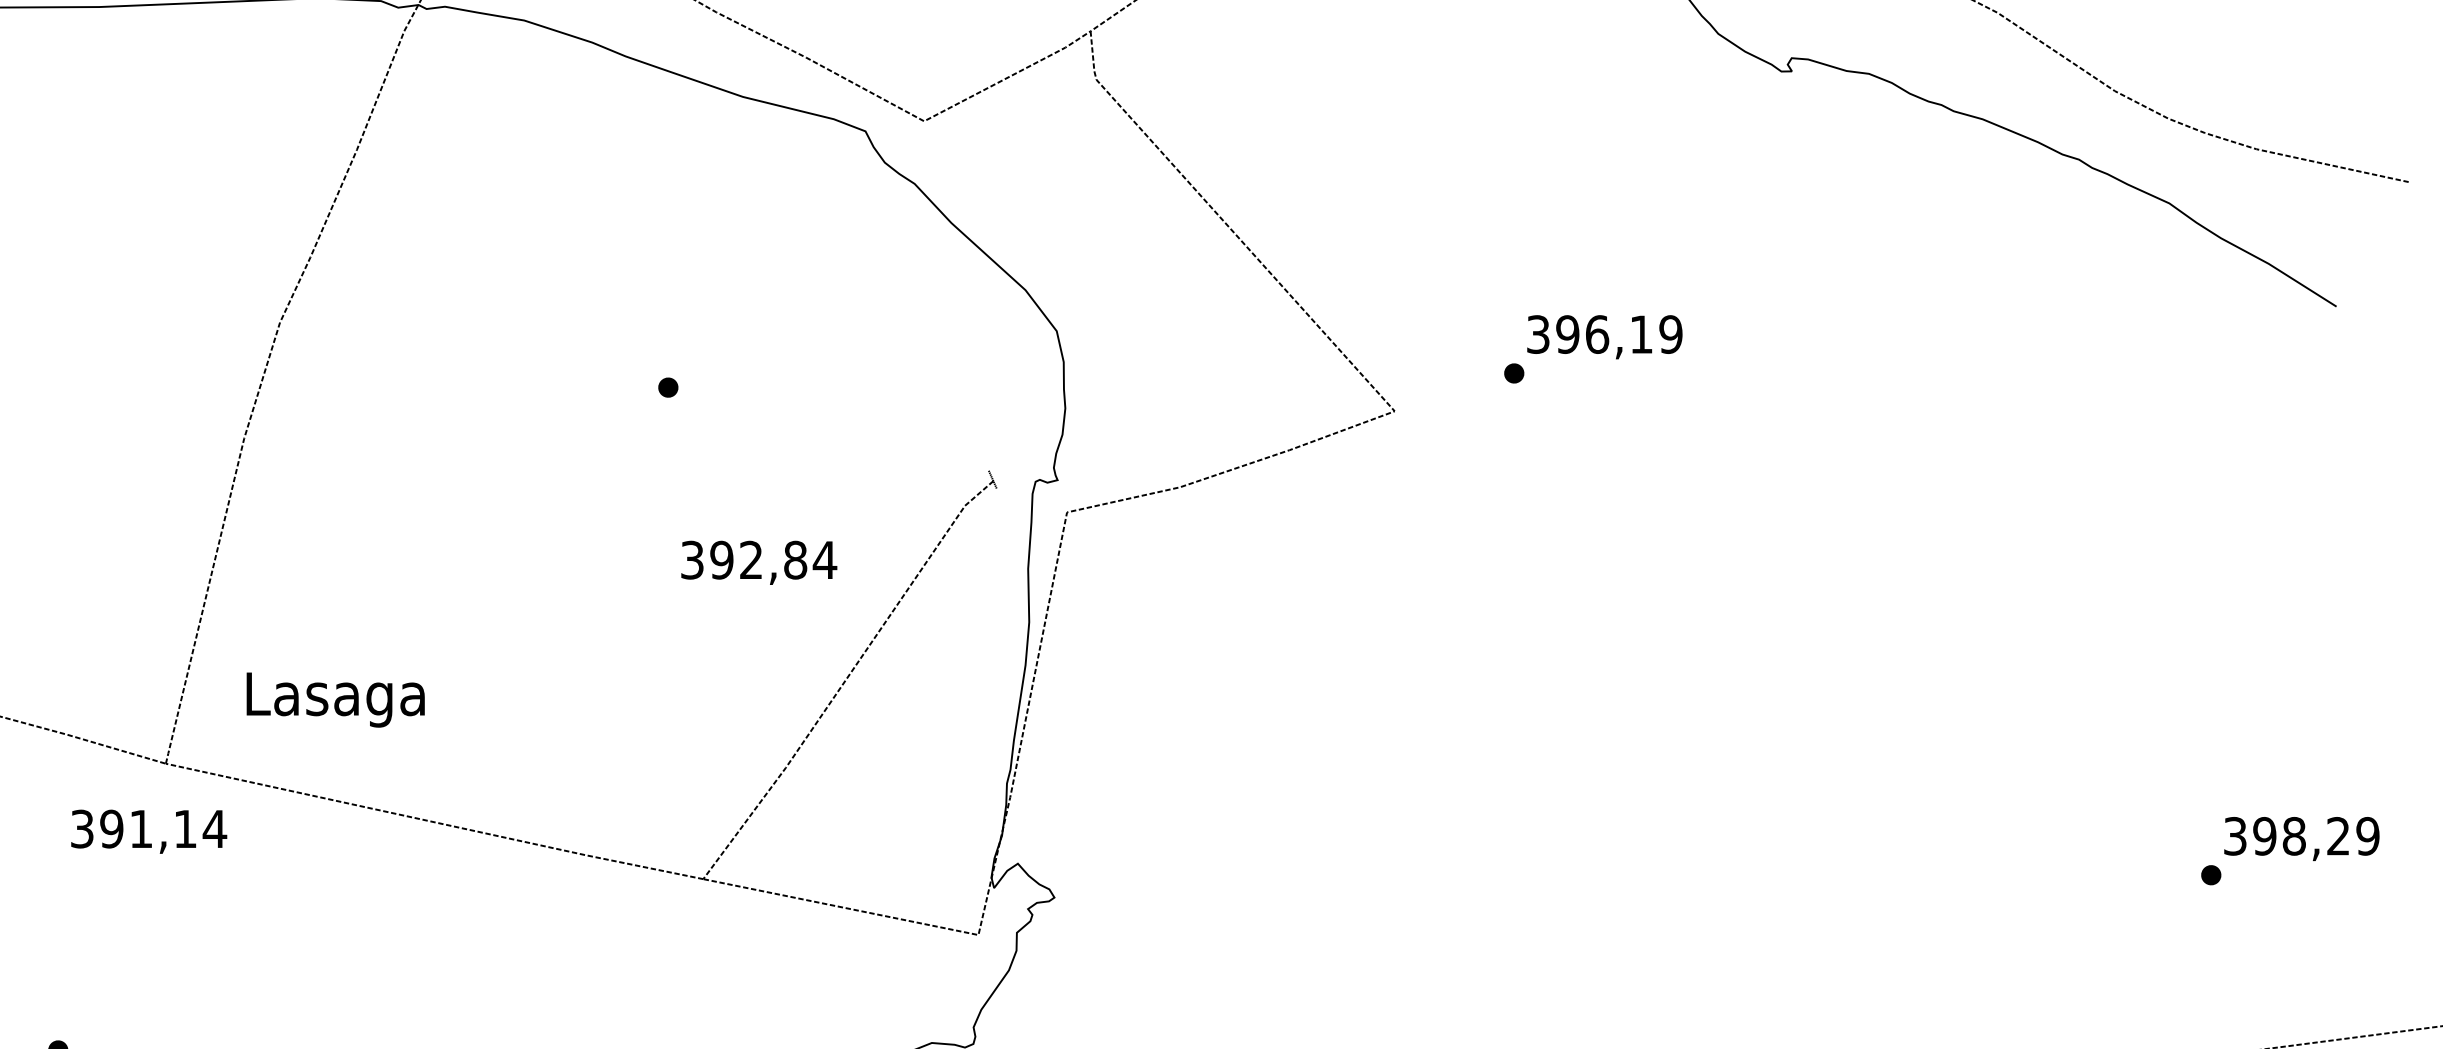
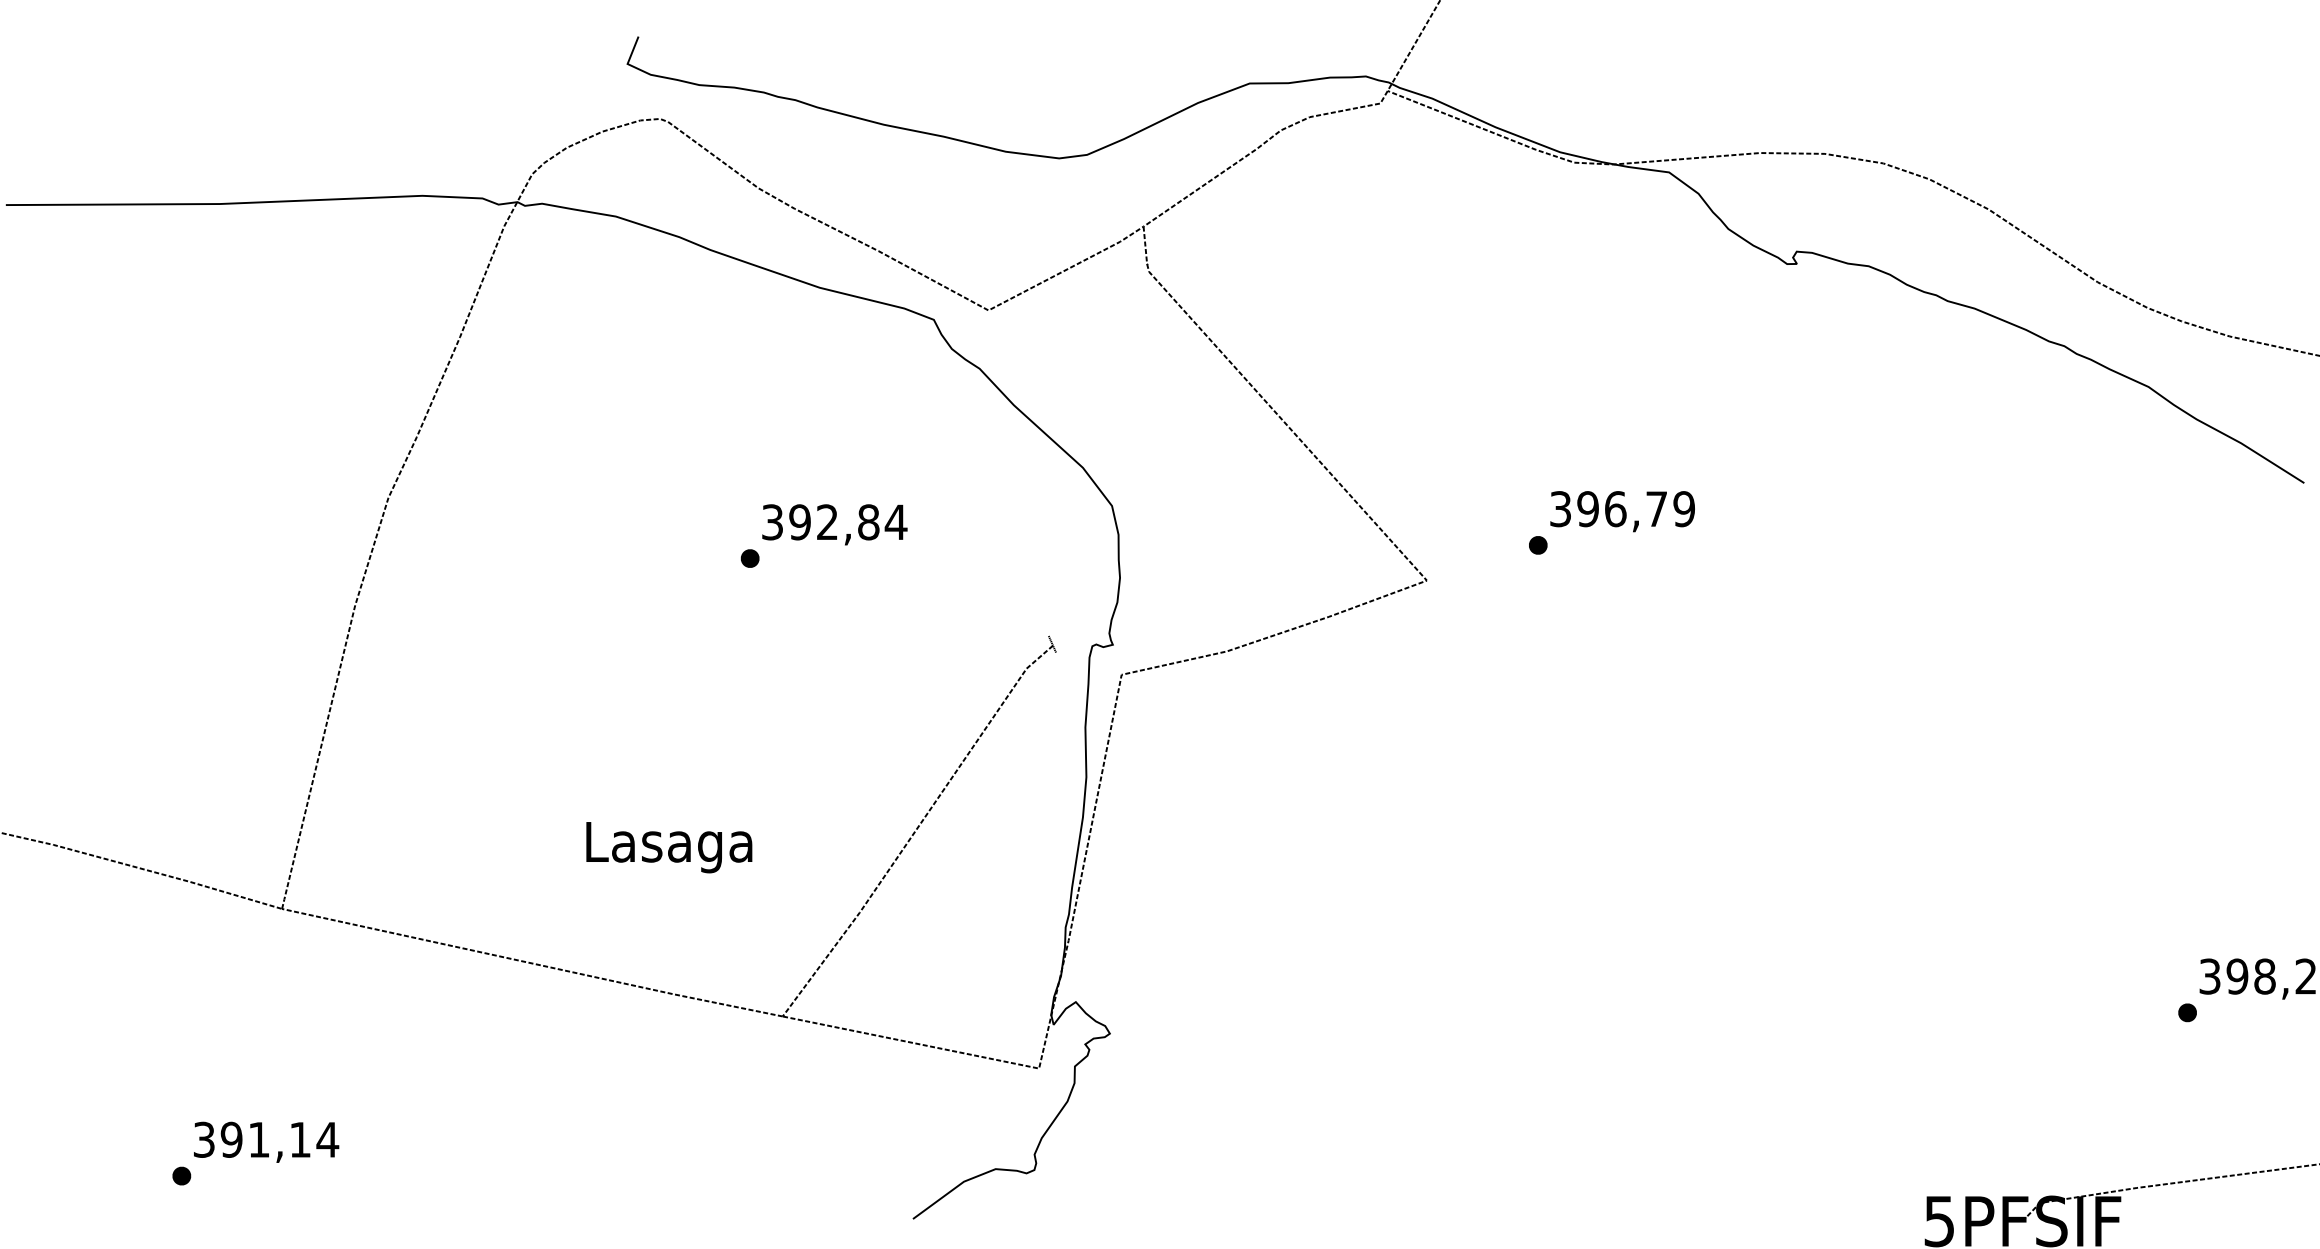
text: (1641, 333) -> (1656, 508), 396,19 -> 396,79
text: (758, 562) -> (834, 524), moved
text: (335, 699) -> (669, 847), moved
text: (149, 830) -> (266, 1141), moved

